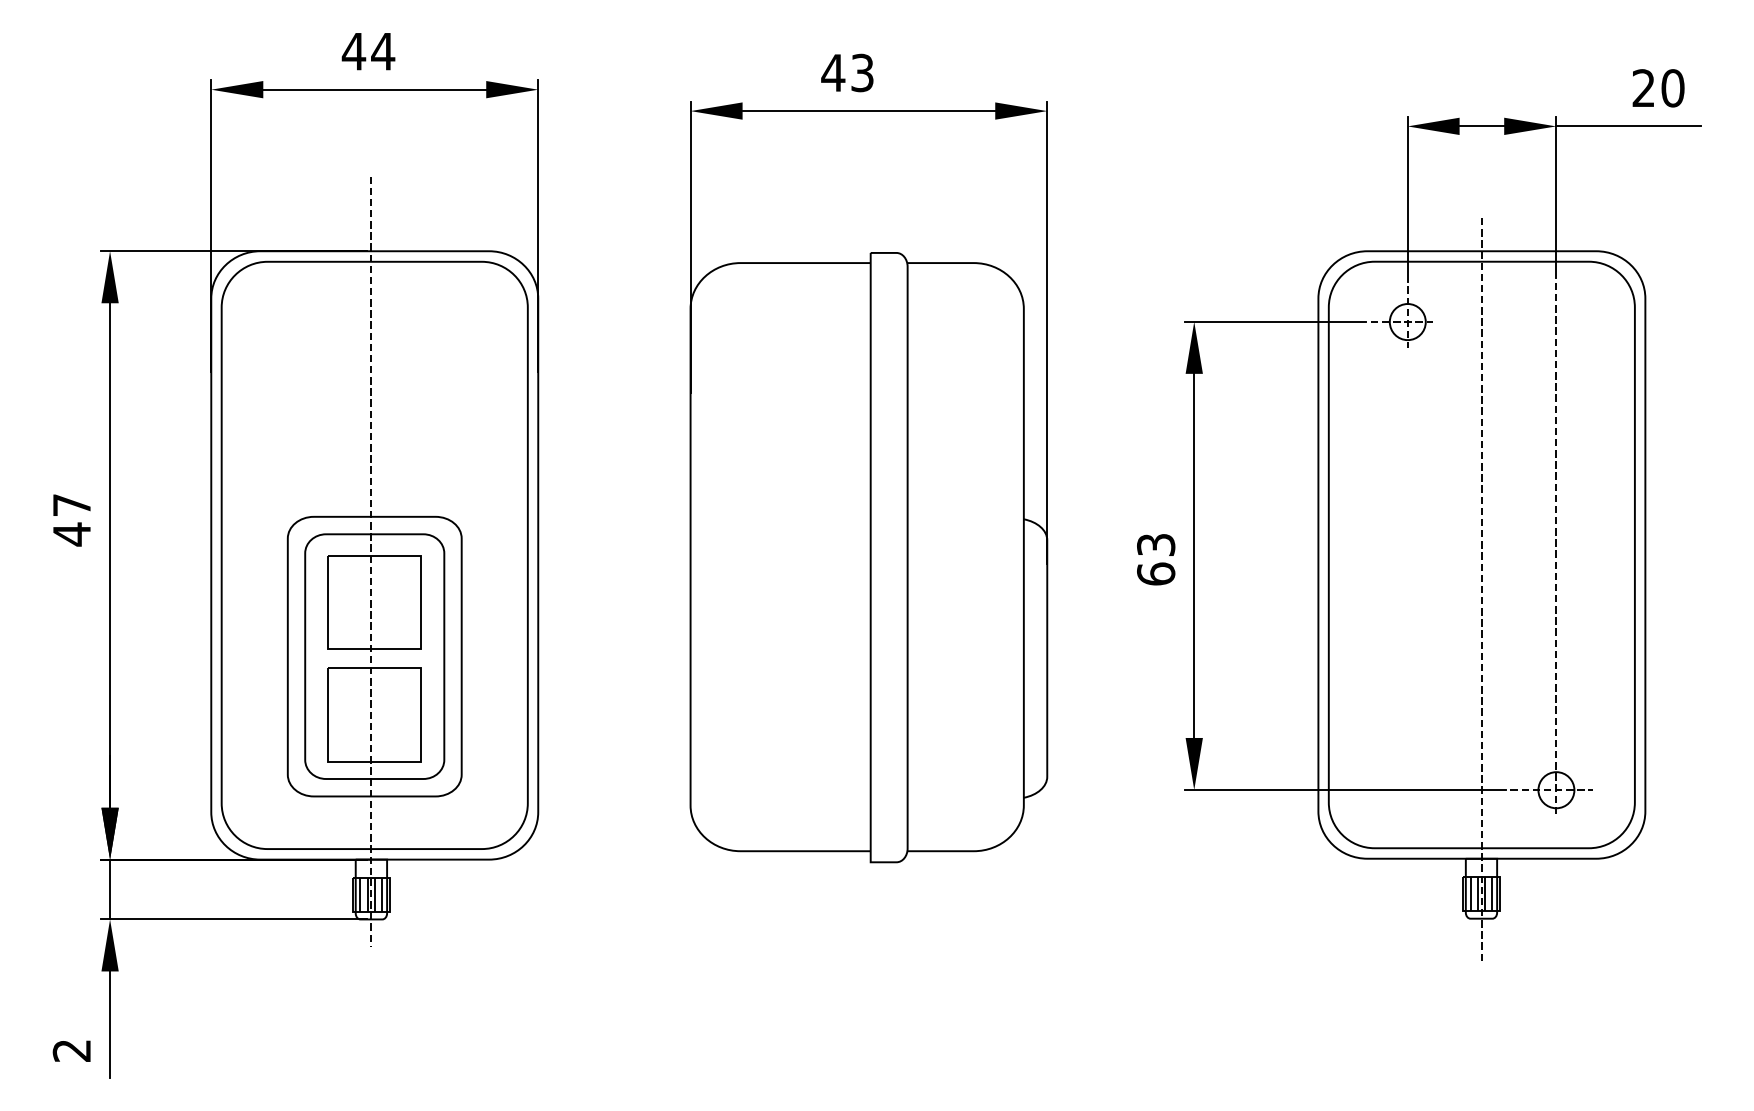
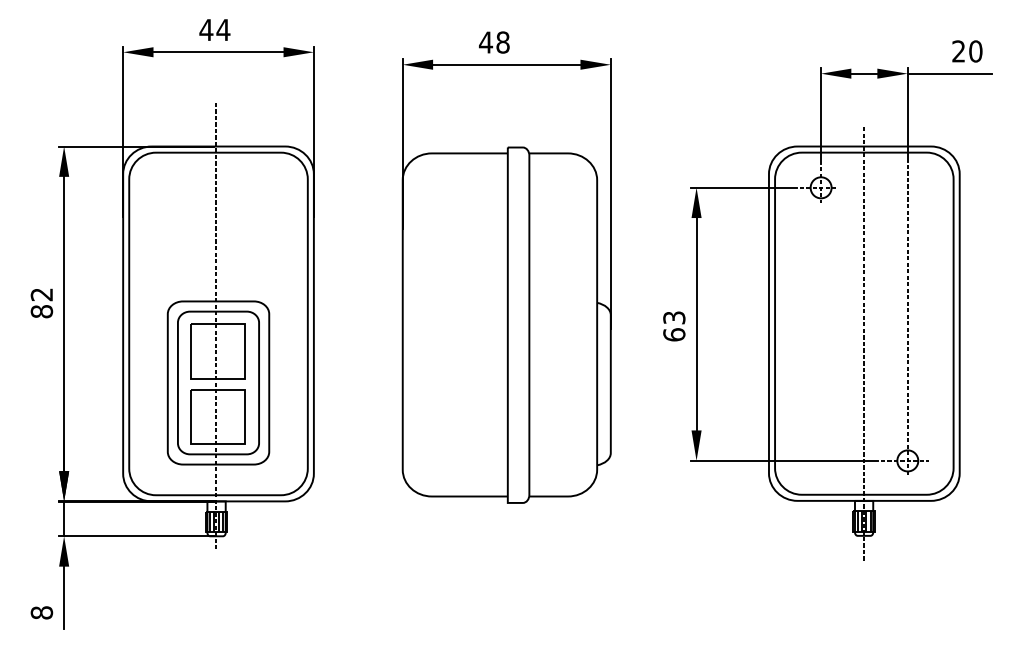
text: (861, 72) -> (502, 42), 43 -> 48
text: (71, 520) -> (41, 303), 47 -> 82
text: (71, 1050) -> (41, 612), 2 -> 8

